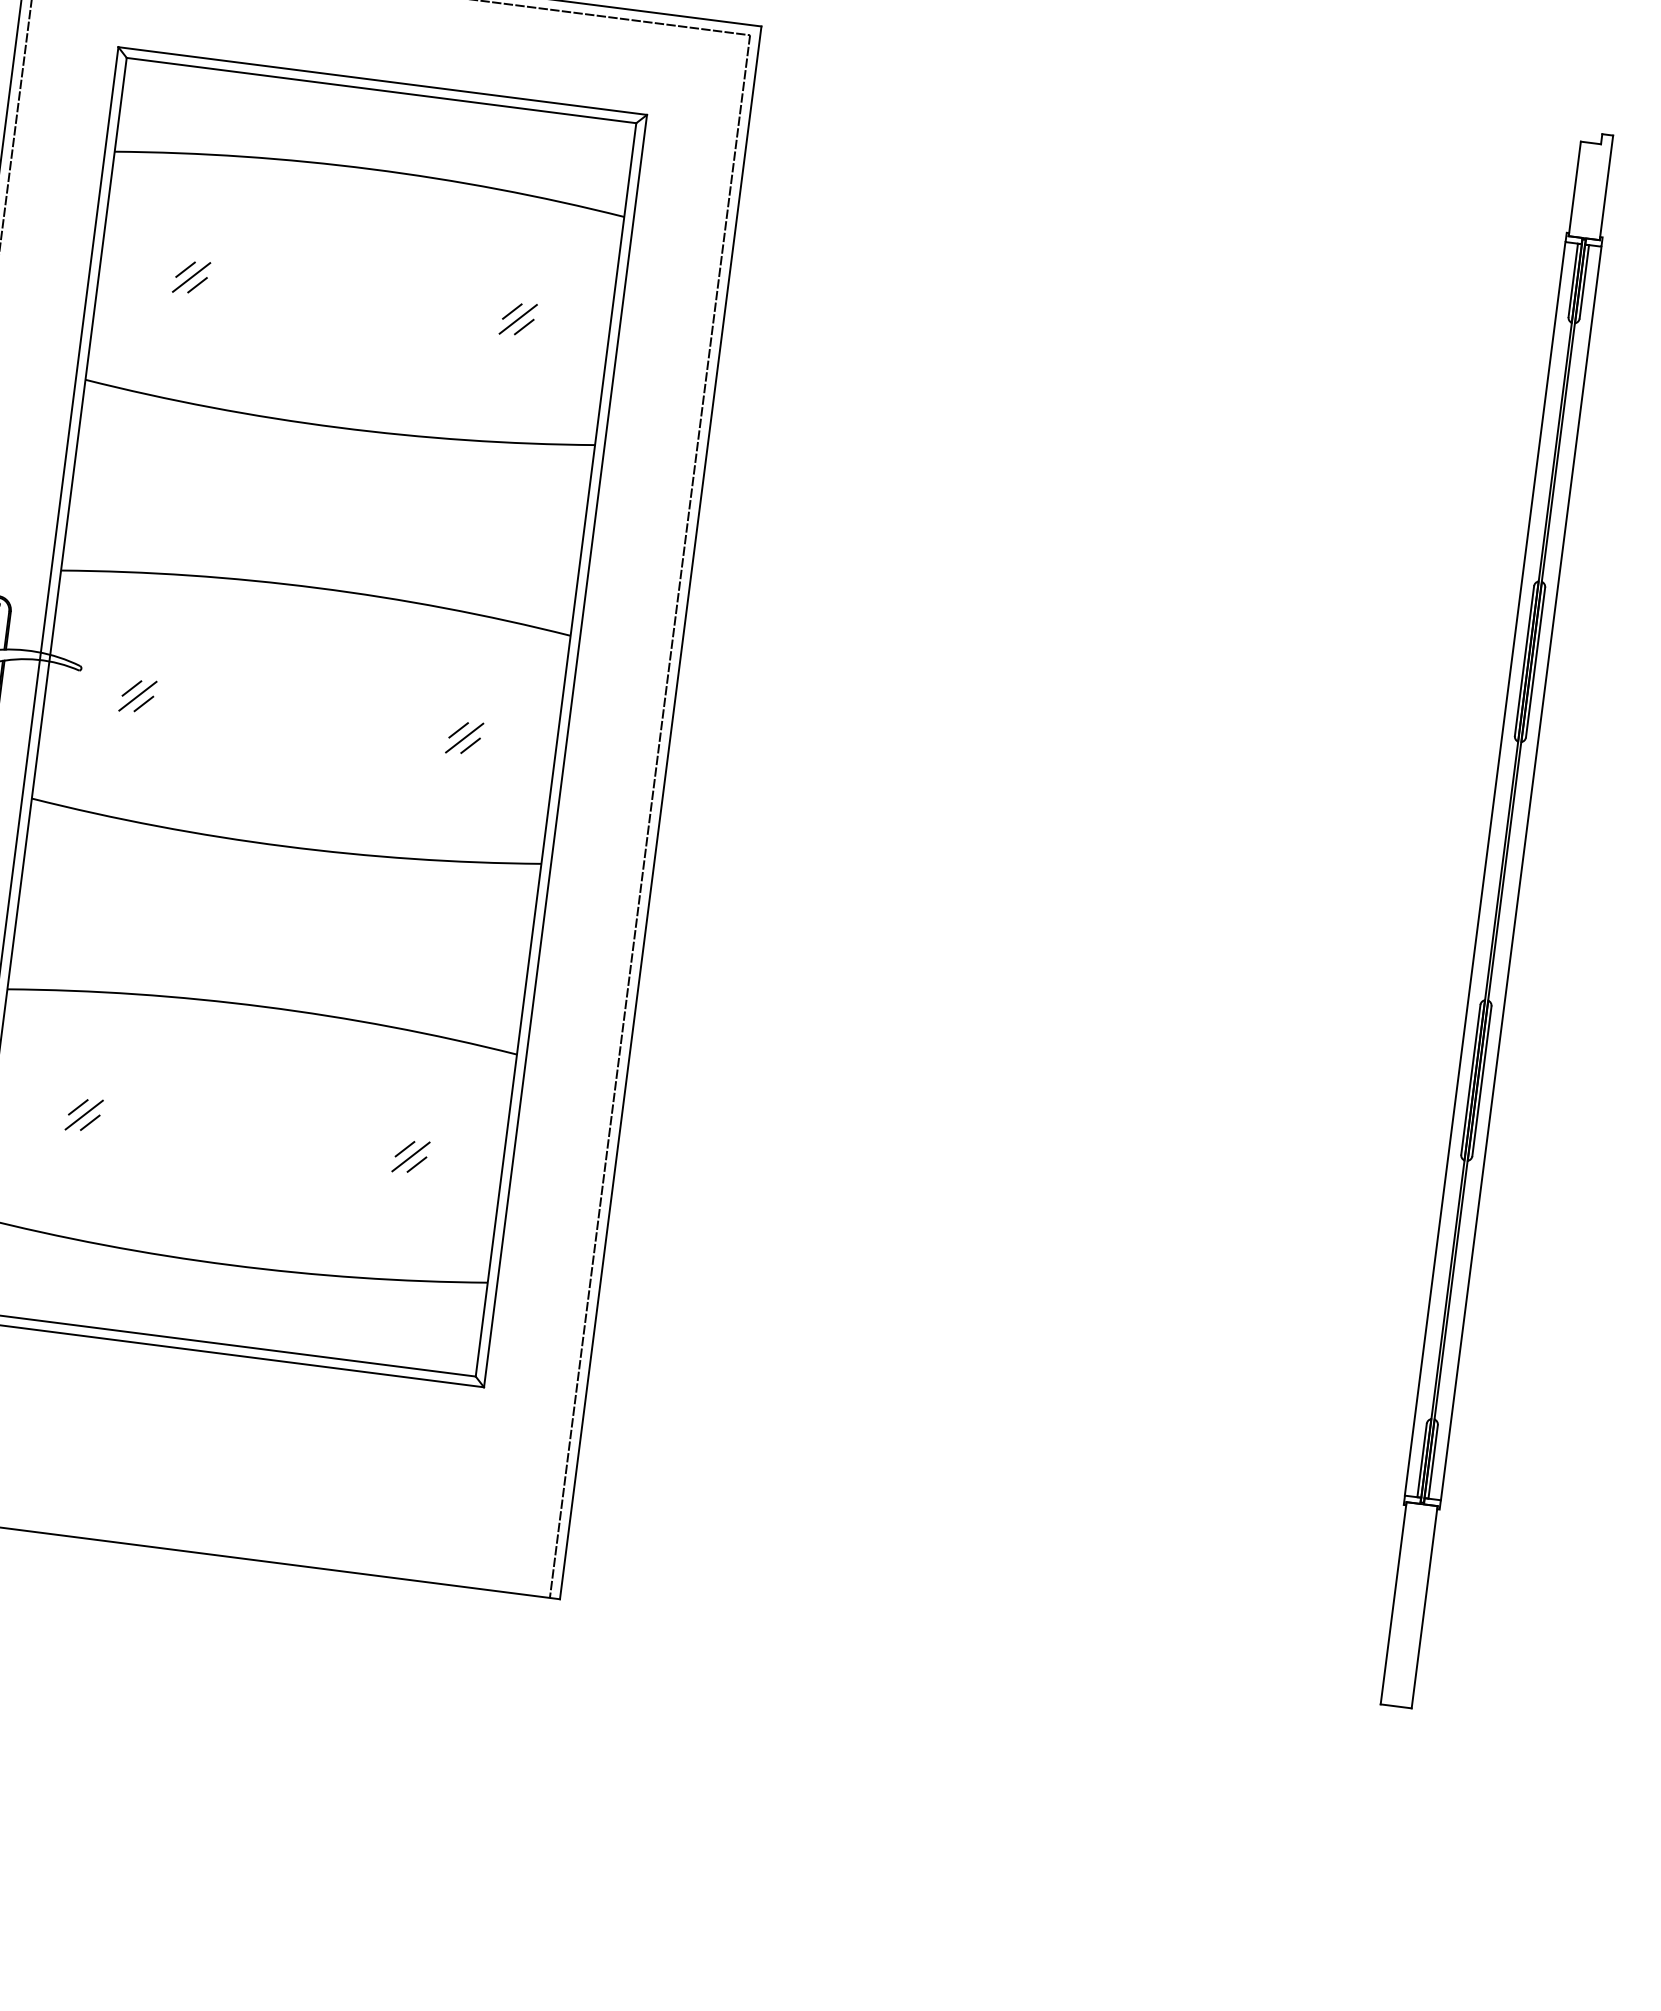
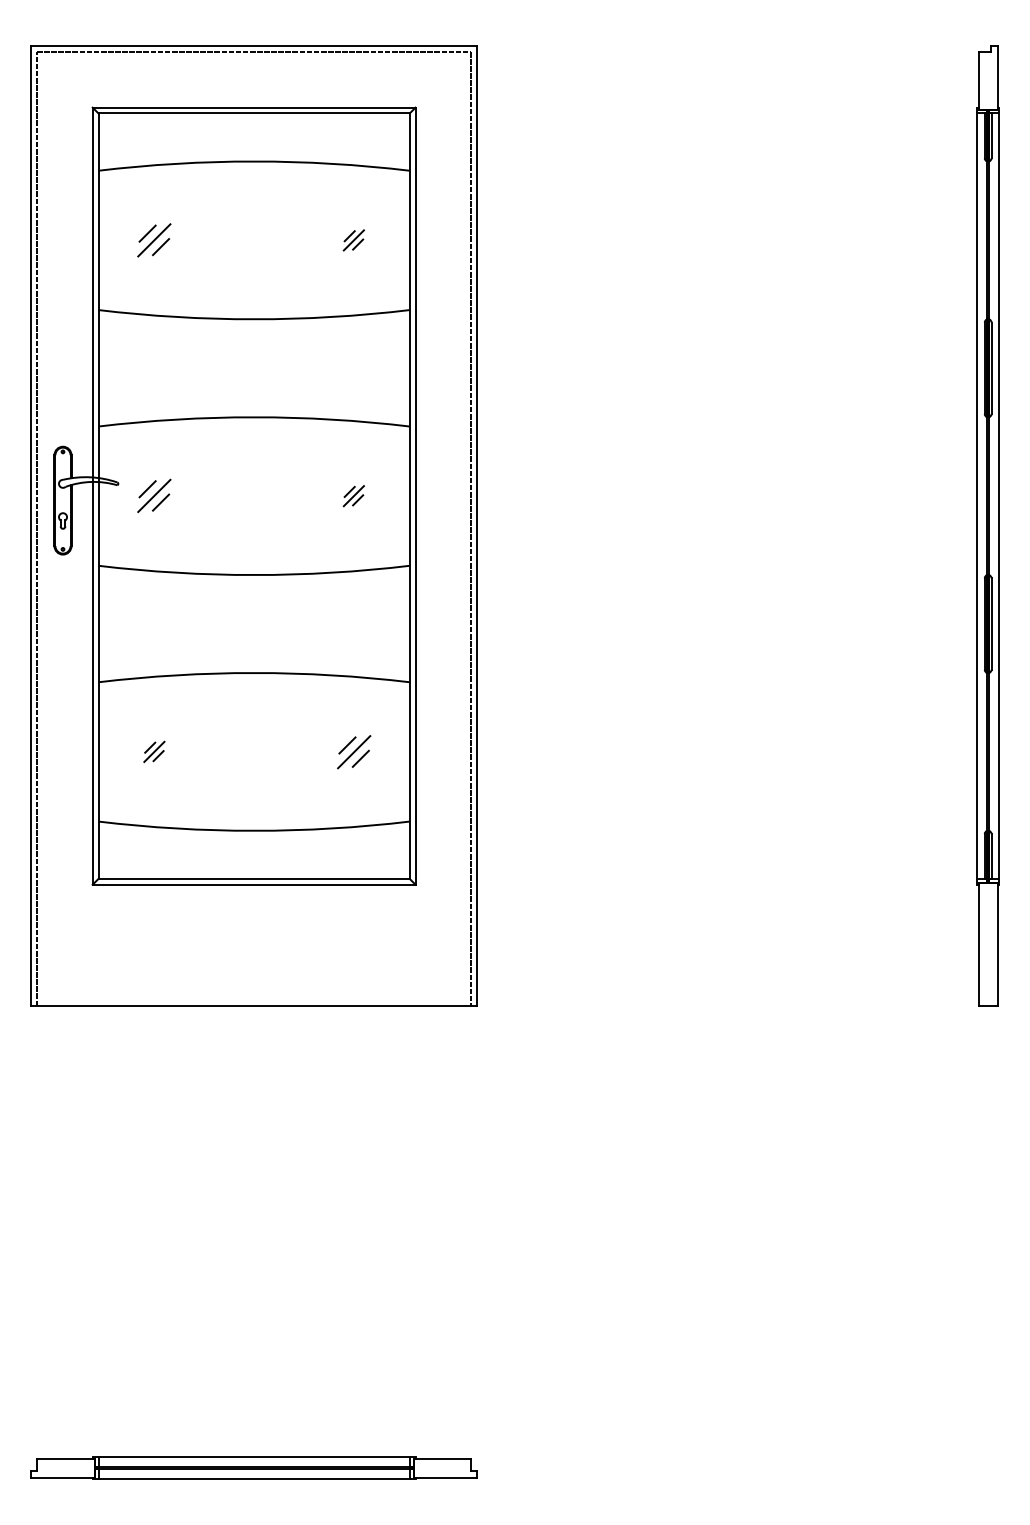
part: (191, 277) -> (154, 240), size x1.6
part: (138, 696) -> (154, 496), size x1.6
part: (410, 1156) -> (353, 751), size x1.6

